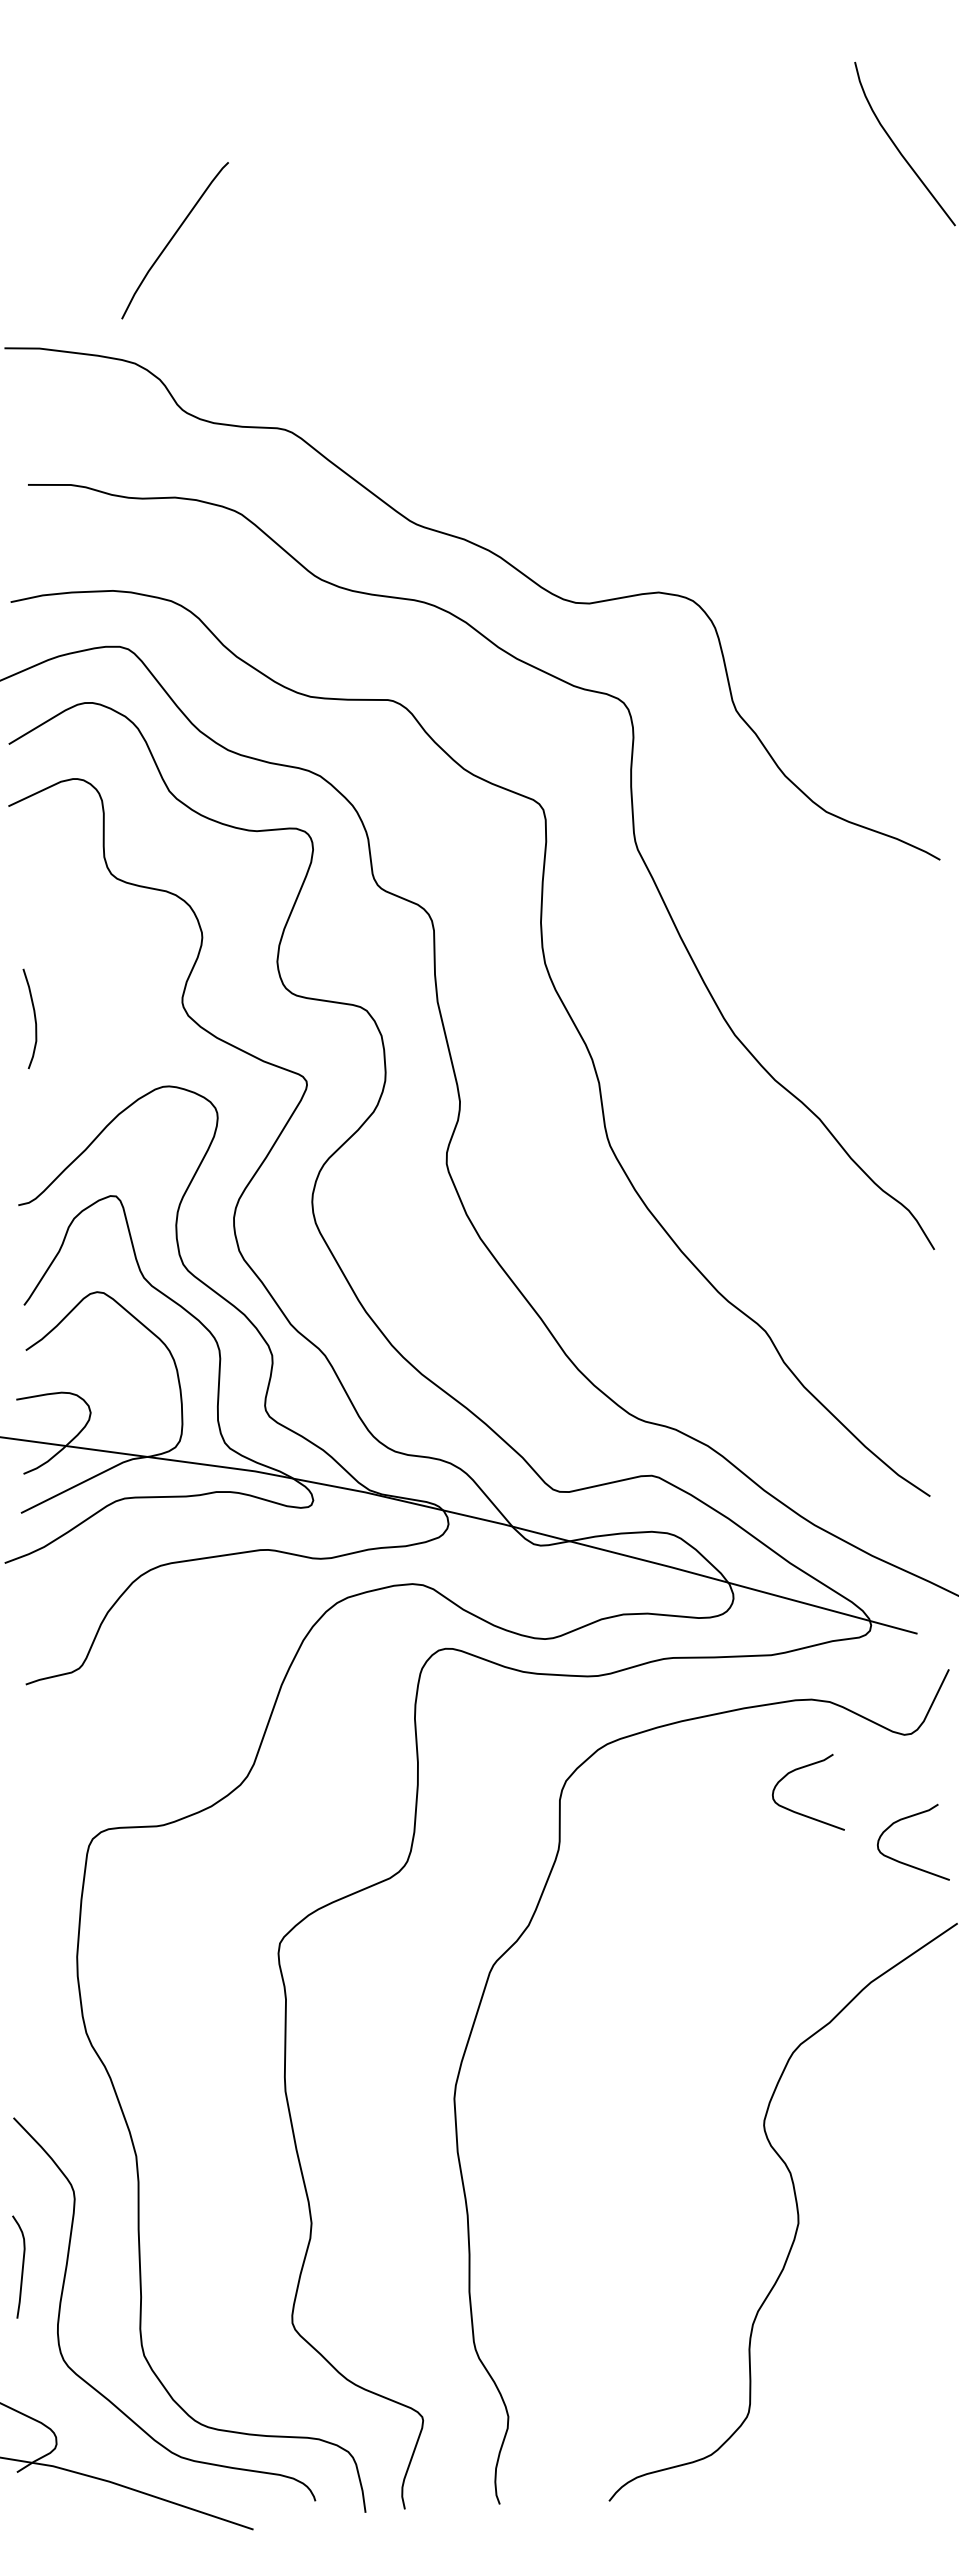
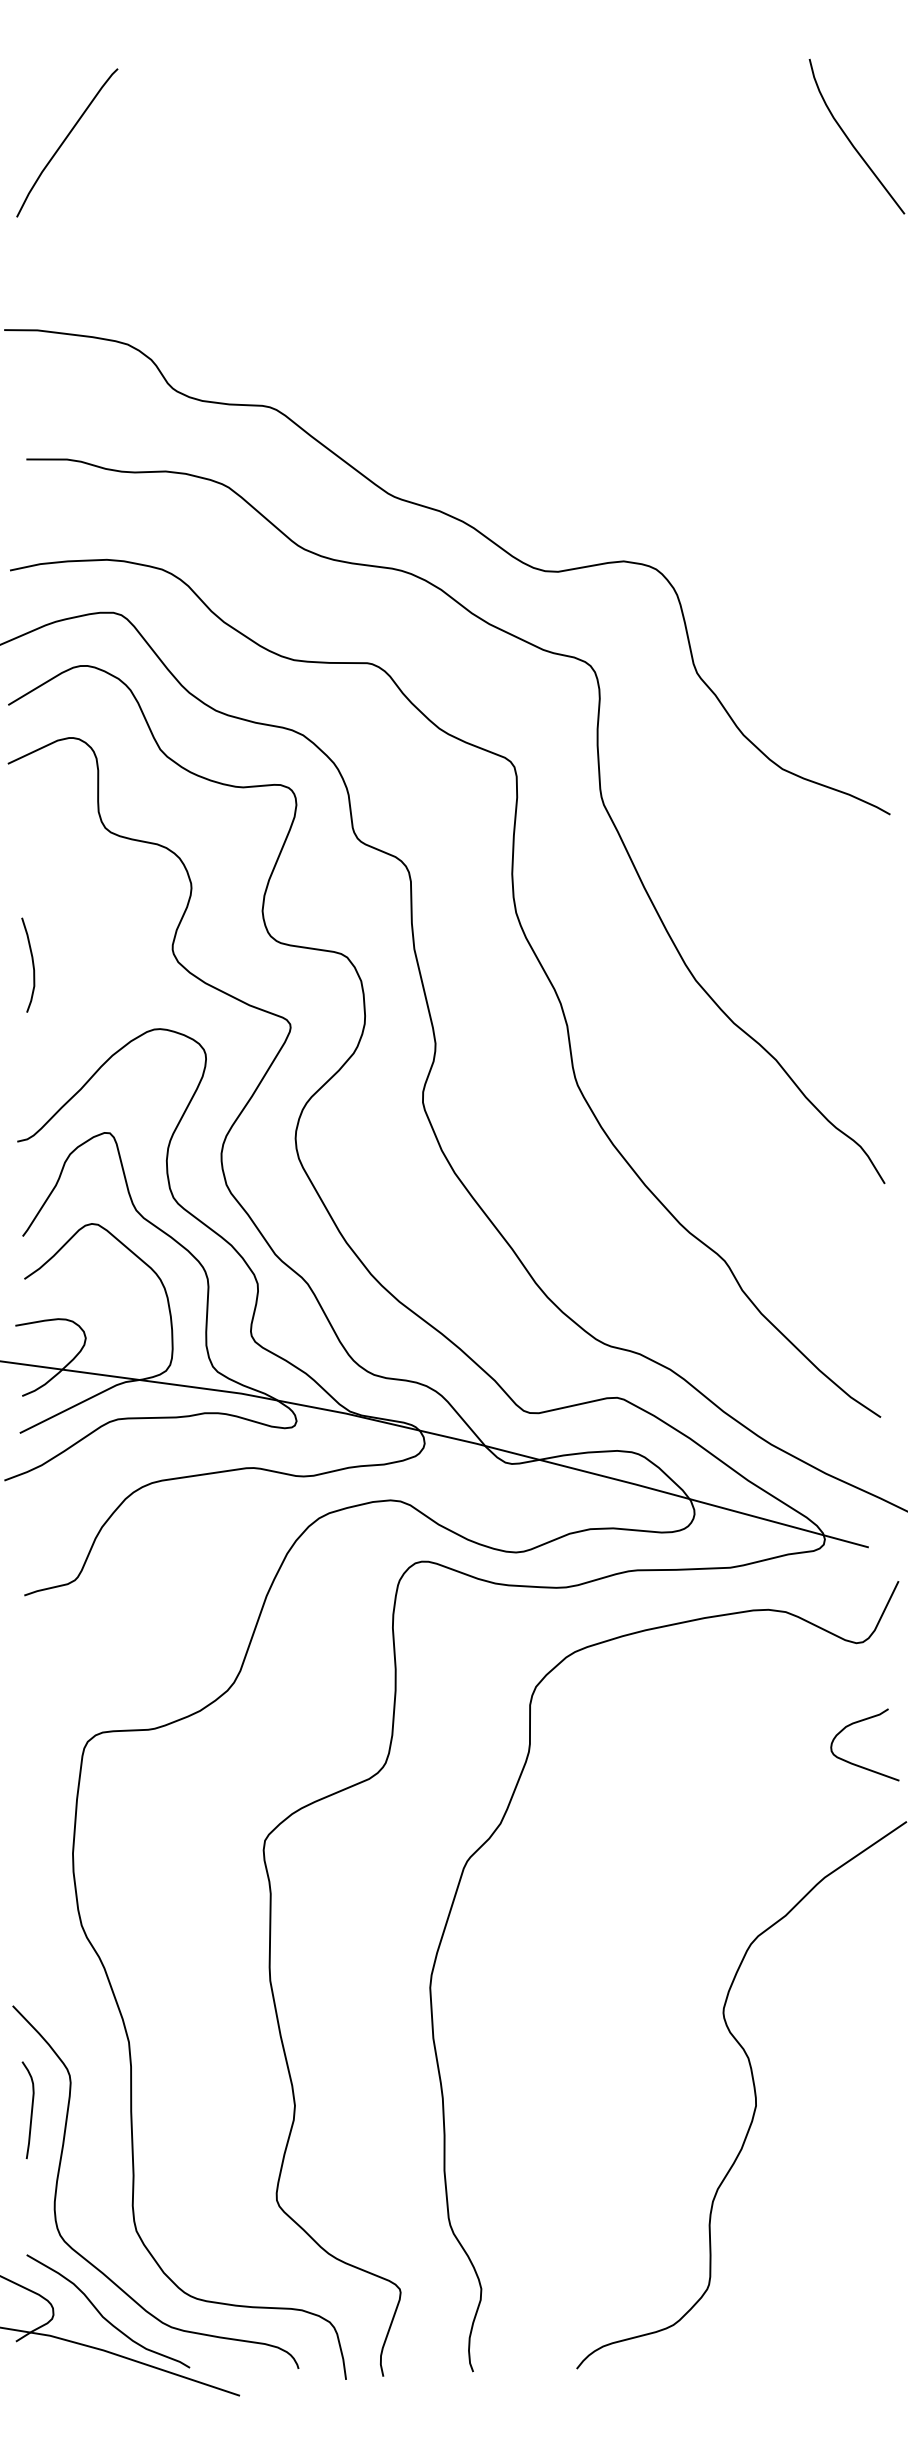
curve: (173, 238) -> (65, 140), moved
curve: (799, 1812) -> (757, 1716), removed
curve: (22, 2266) -> (31, 2109), moved
curve: (109, 2445) -> (103, 2316), added

